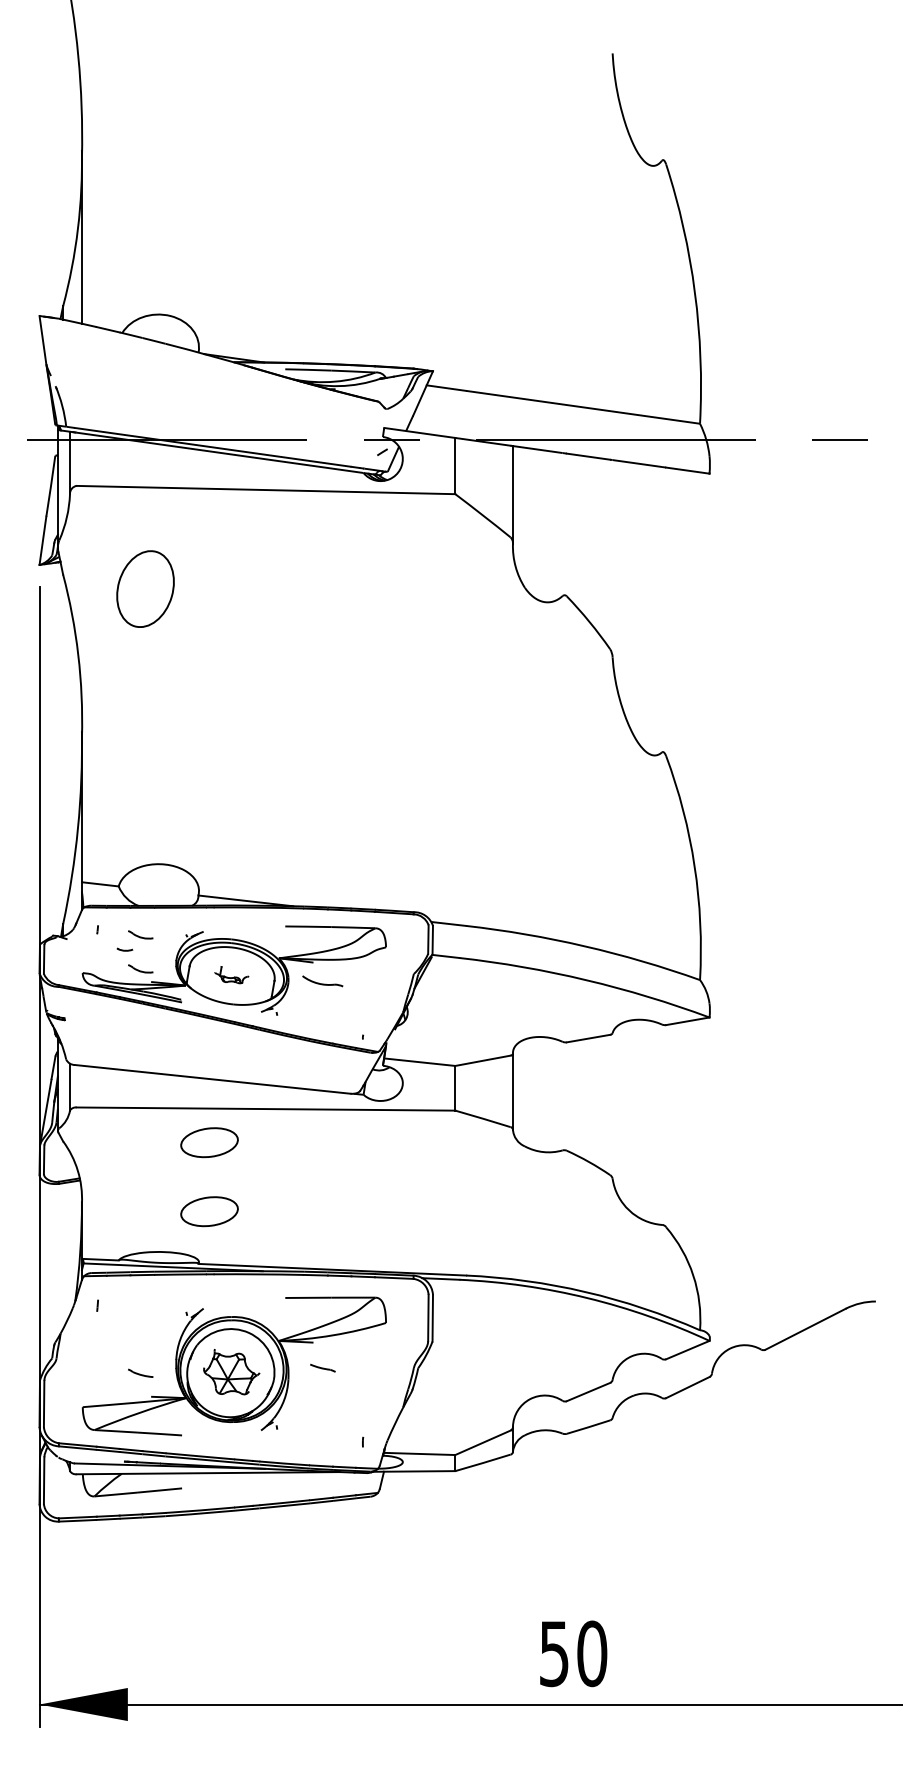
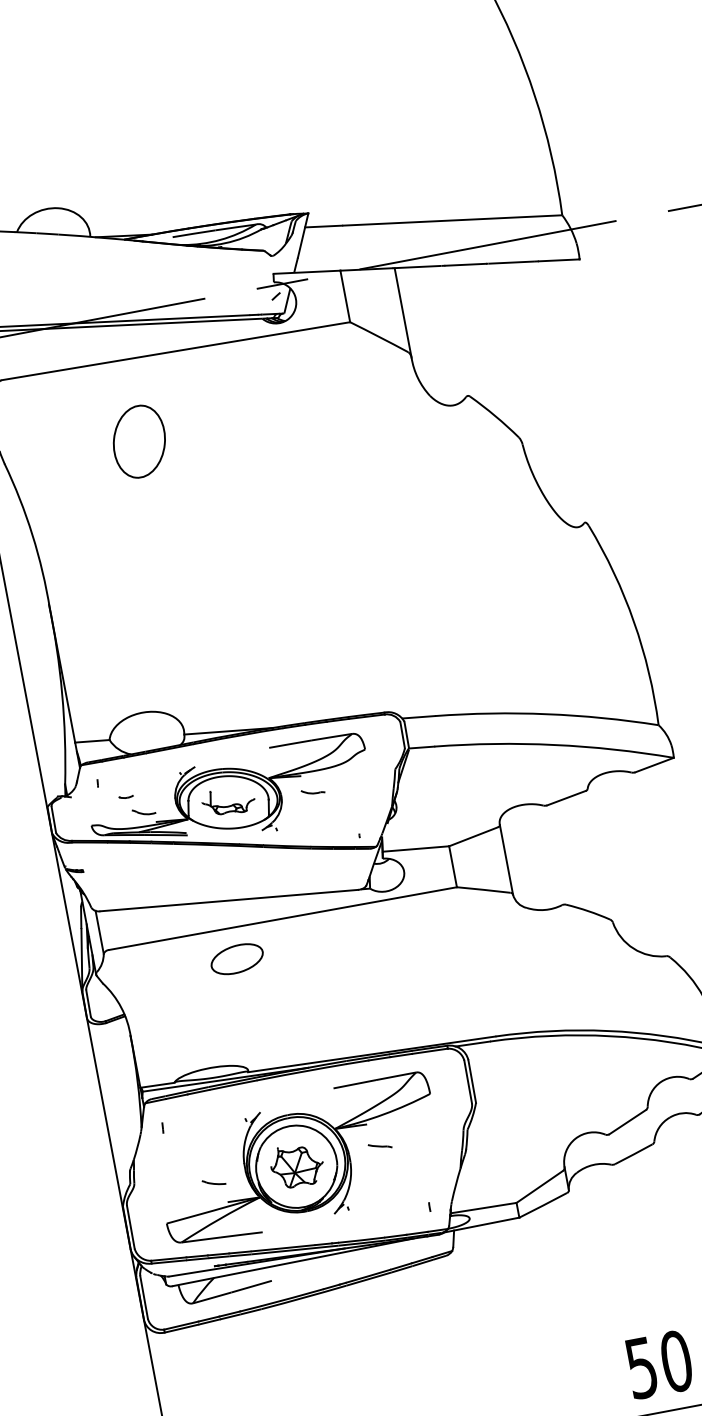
part: (145, 588) -> (139, 441), moved
part: (140, 934) -> (137, 780), removed
part: (231, 974) -> (228, 801), size x1.67
part: (322, 981) -> (312, 791), size x0.62
part: (209, 1211) -> (249, 1022), removed

